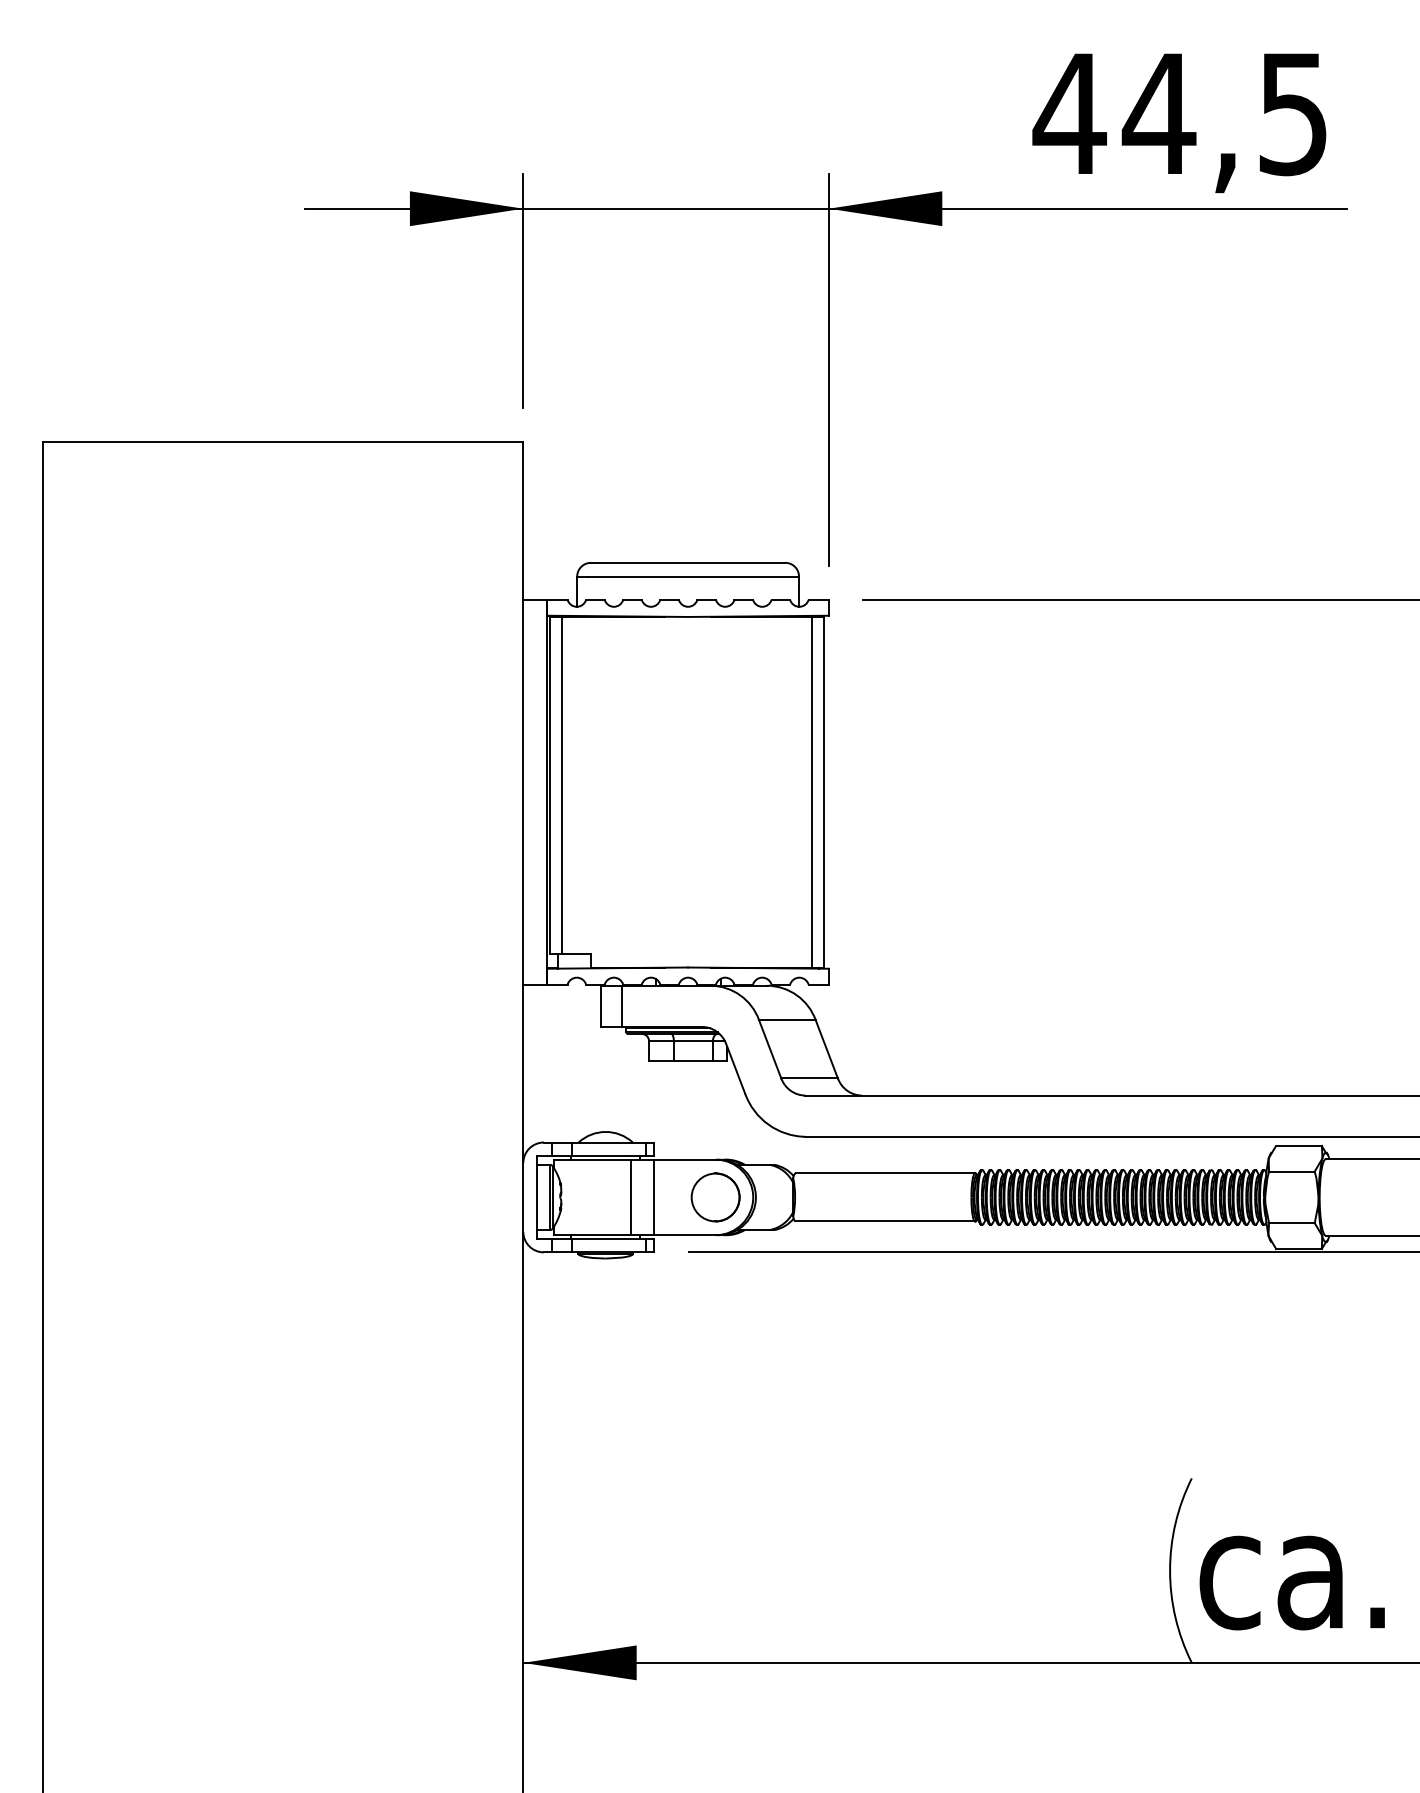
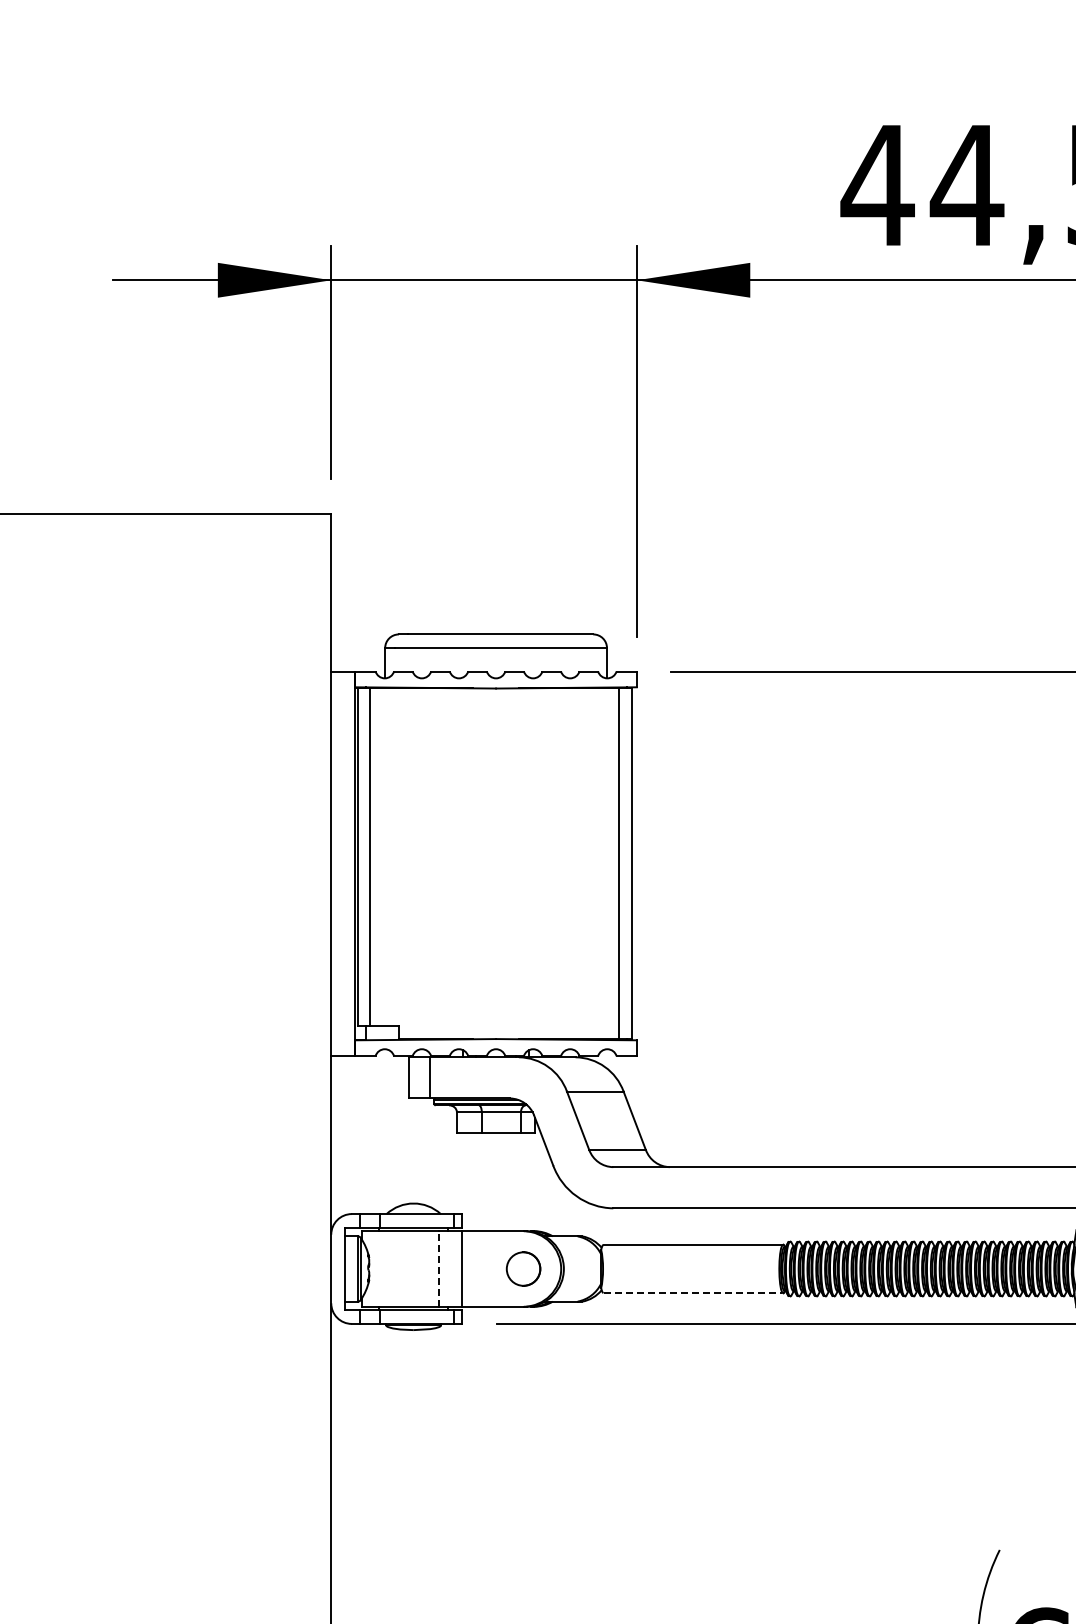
line: (631, 1197) -> (439, 1269), solid -> dashed
part: (715, 1197) -> (523, 1269), size x0.7
line: (885, 1221) -> (693, 1293), solid -> dashed

